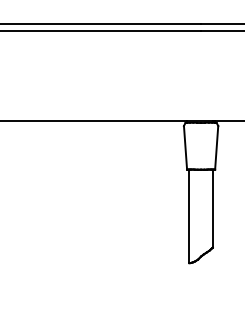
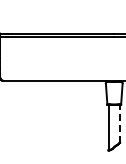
line: (211, 208) -> (119, 123), solid -> dashed

